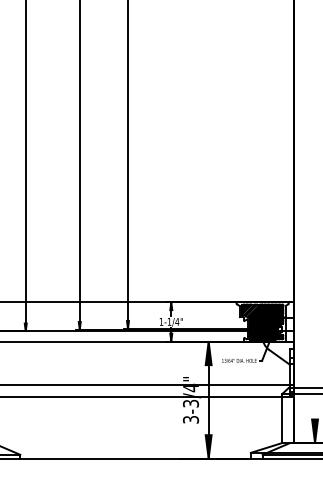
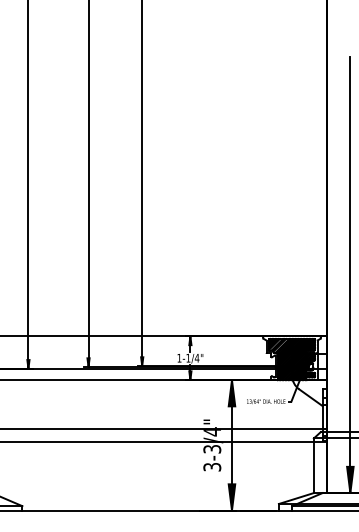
line: (315, 247) -> (350, 275), added

